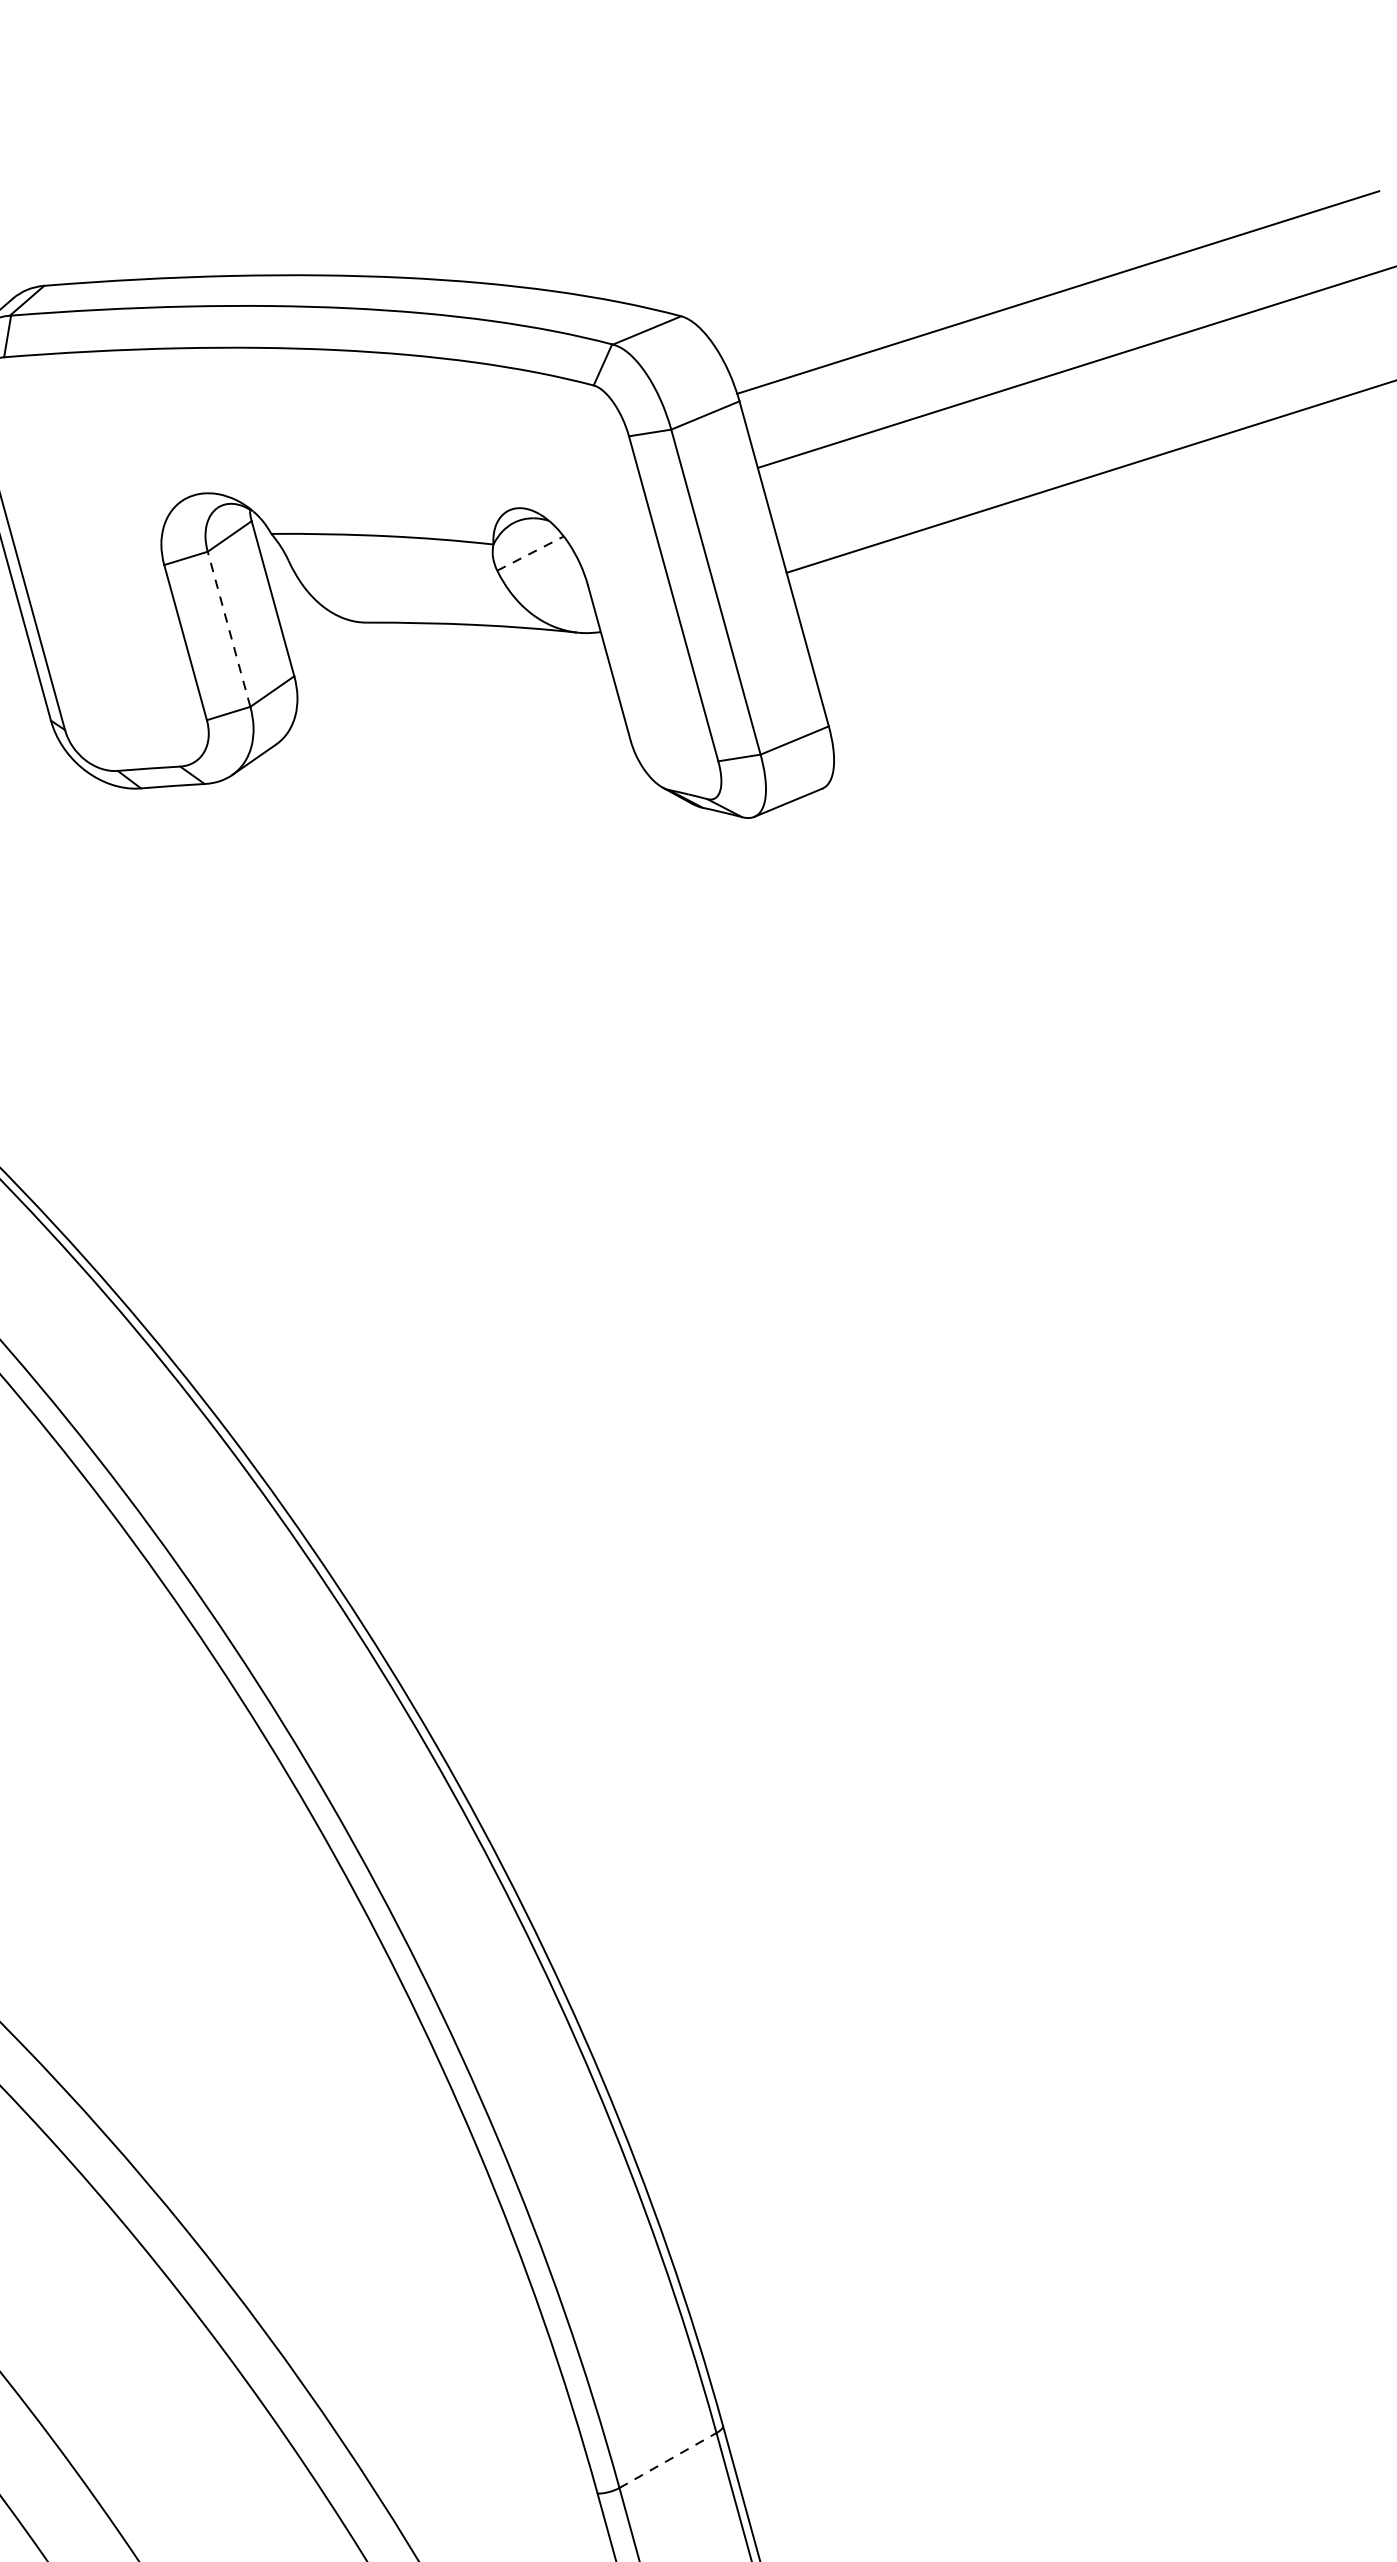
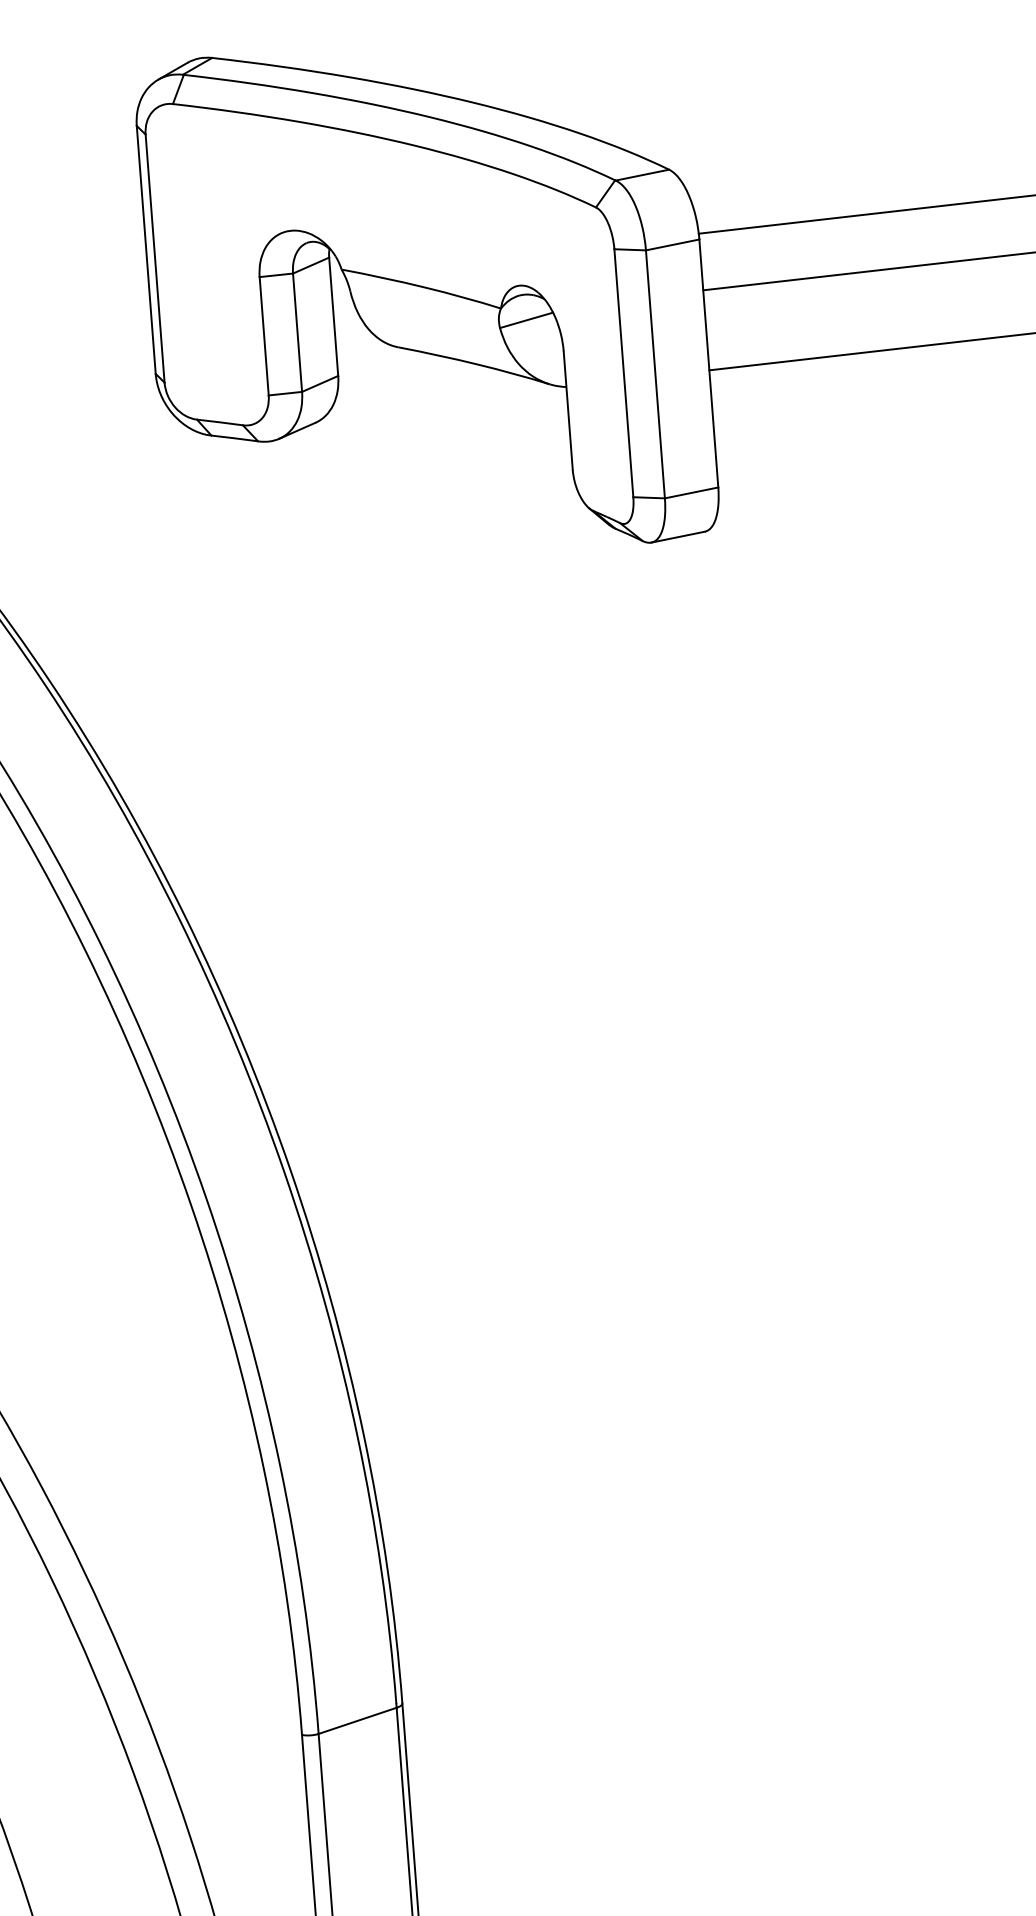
line: (530, 553) -> (526, 320), dashed -> solid
line: (228, 628) -> (297, 332), dashed -> solid
line: (669, 2459) -> (358, 1720), dashed -> solid

